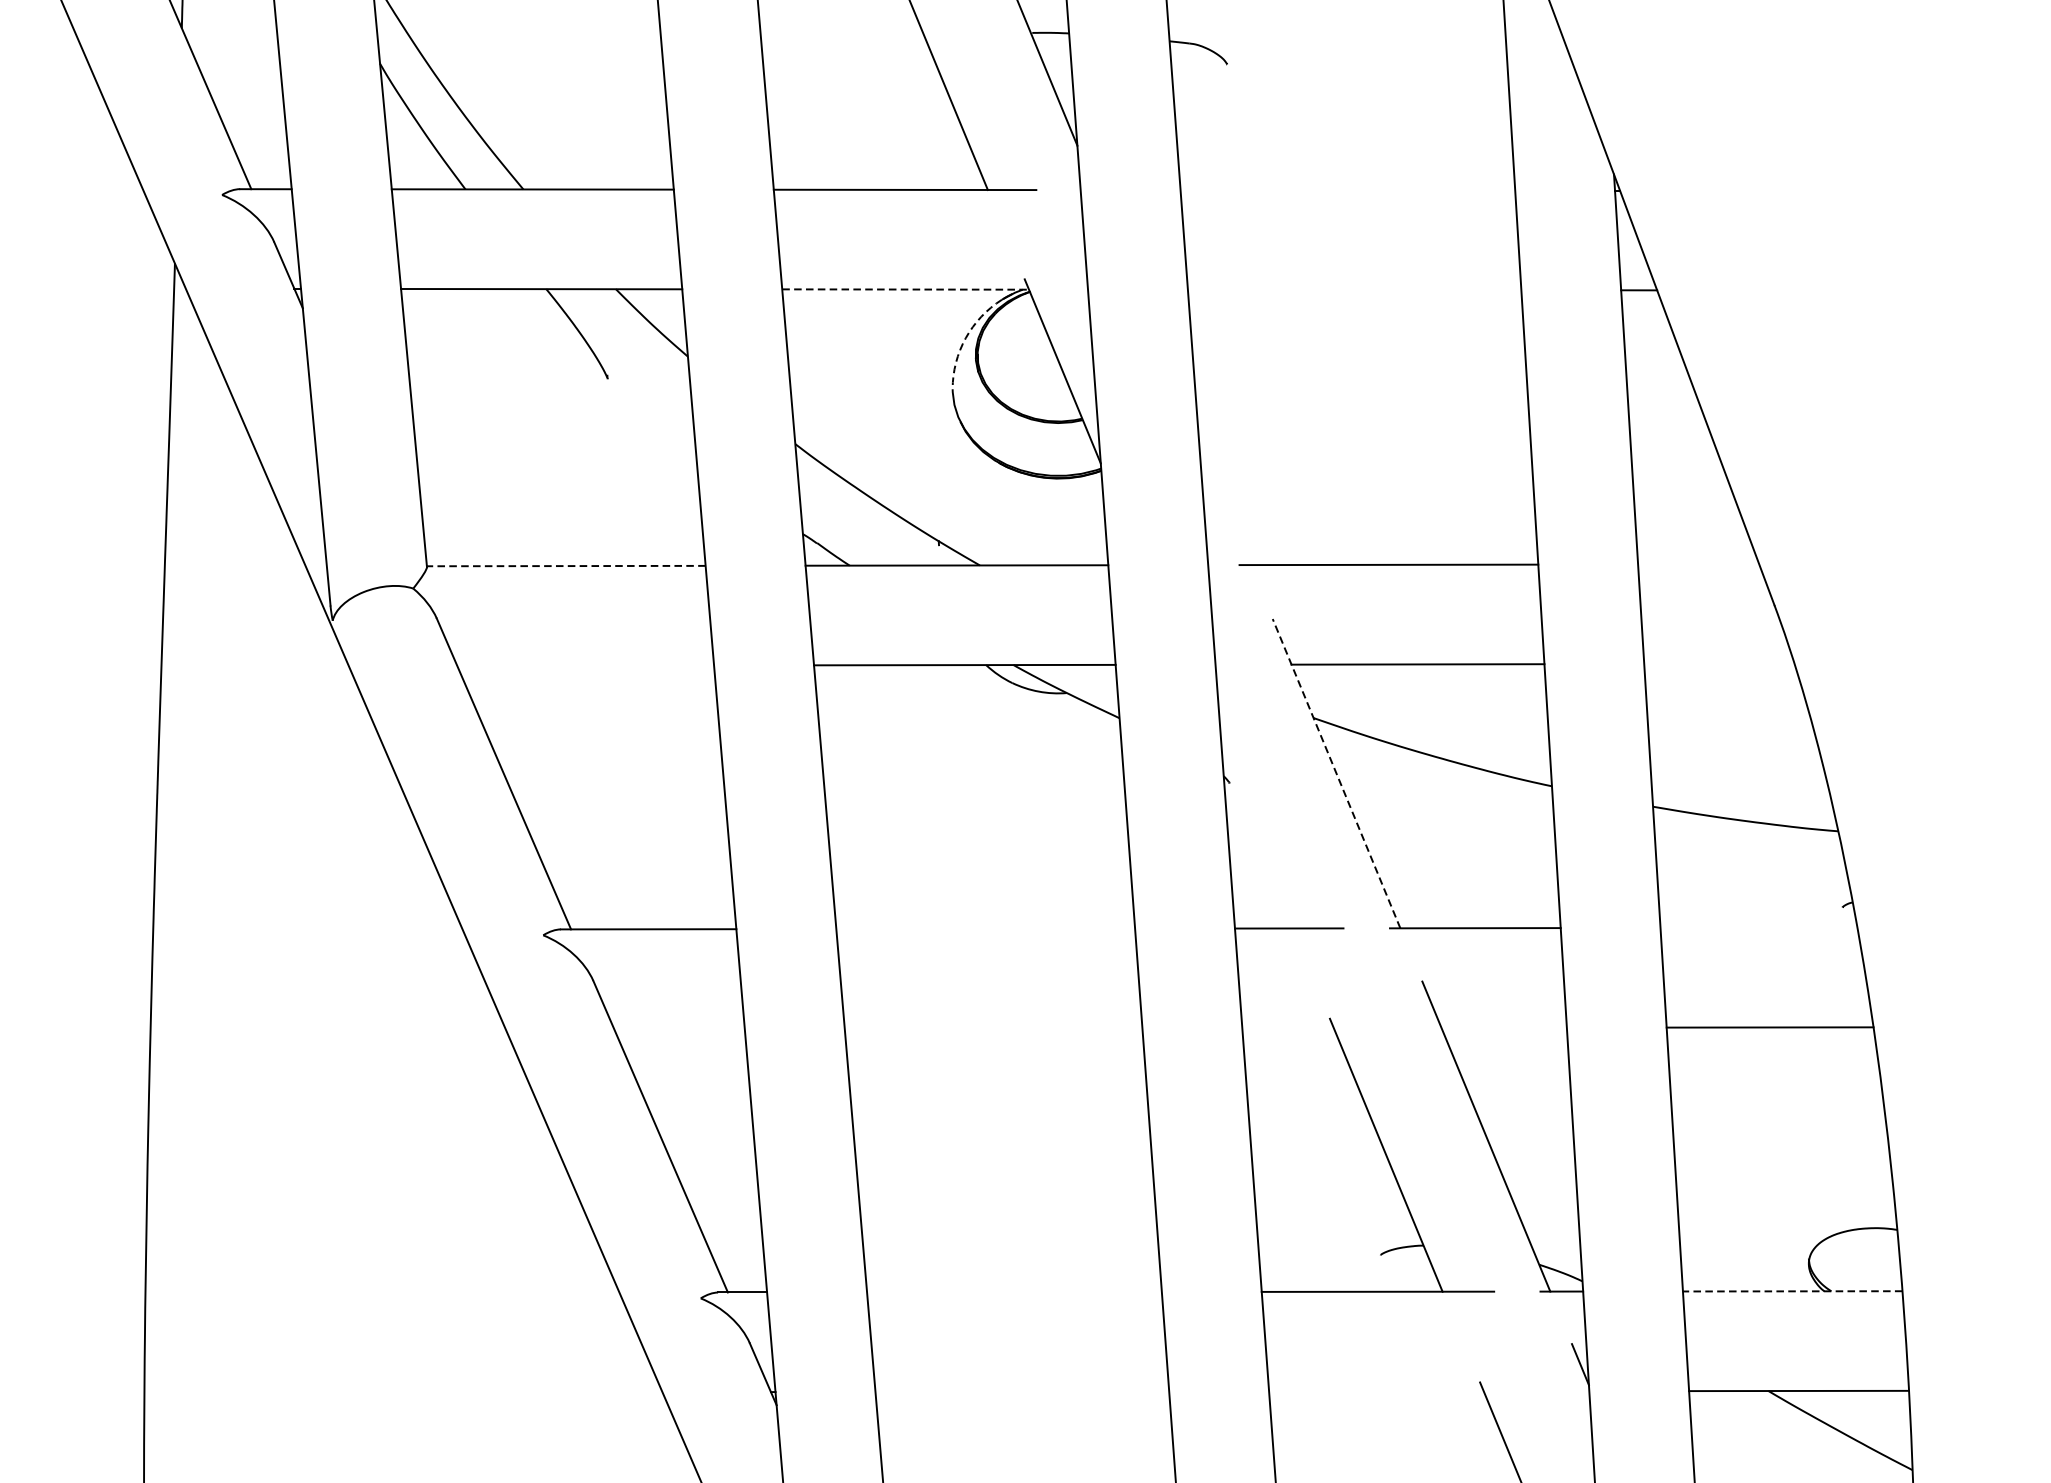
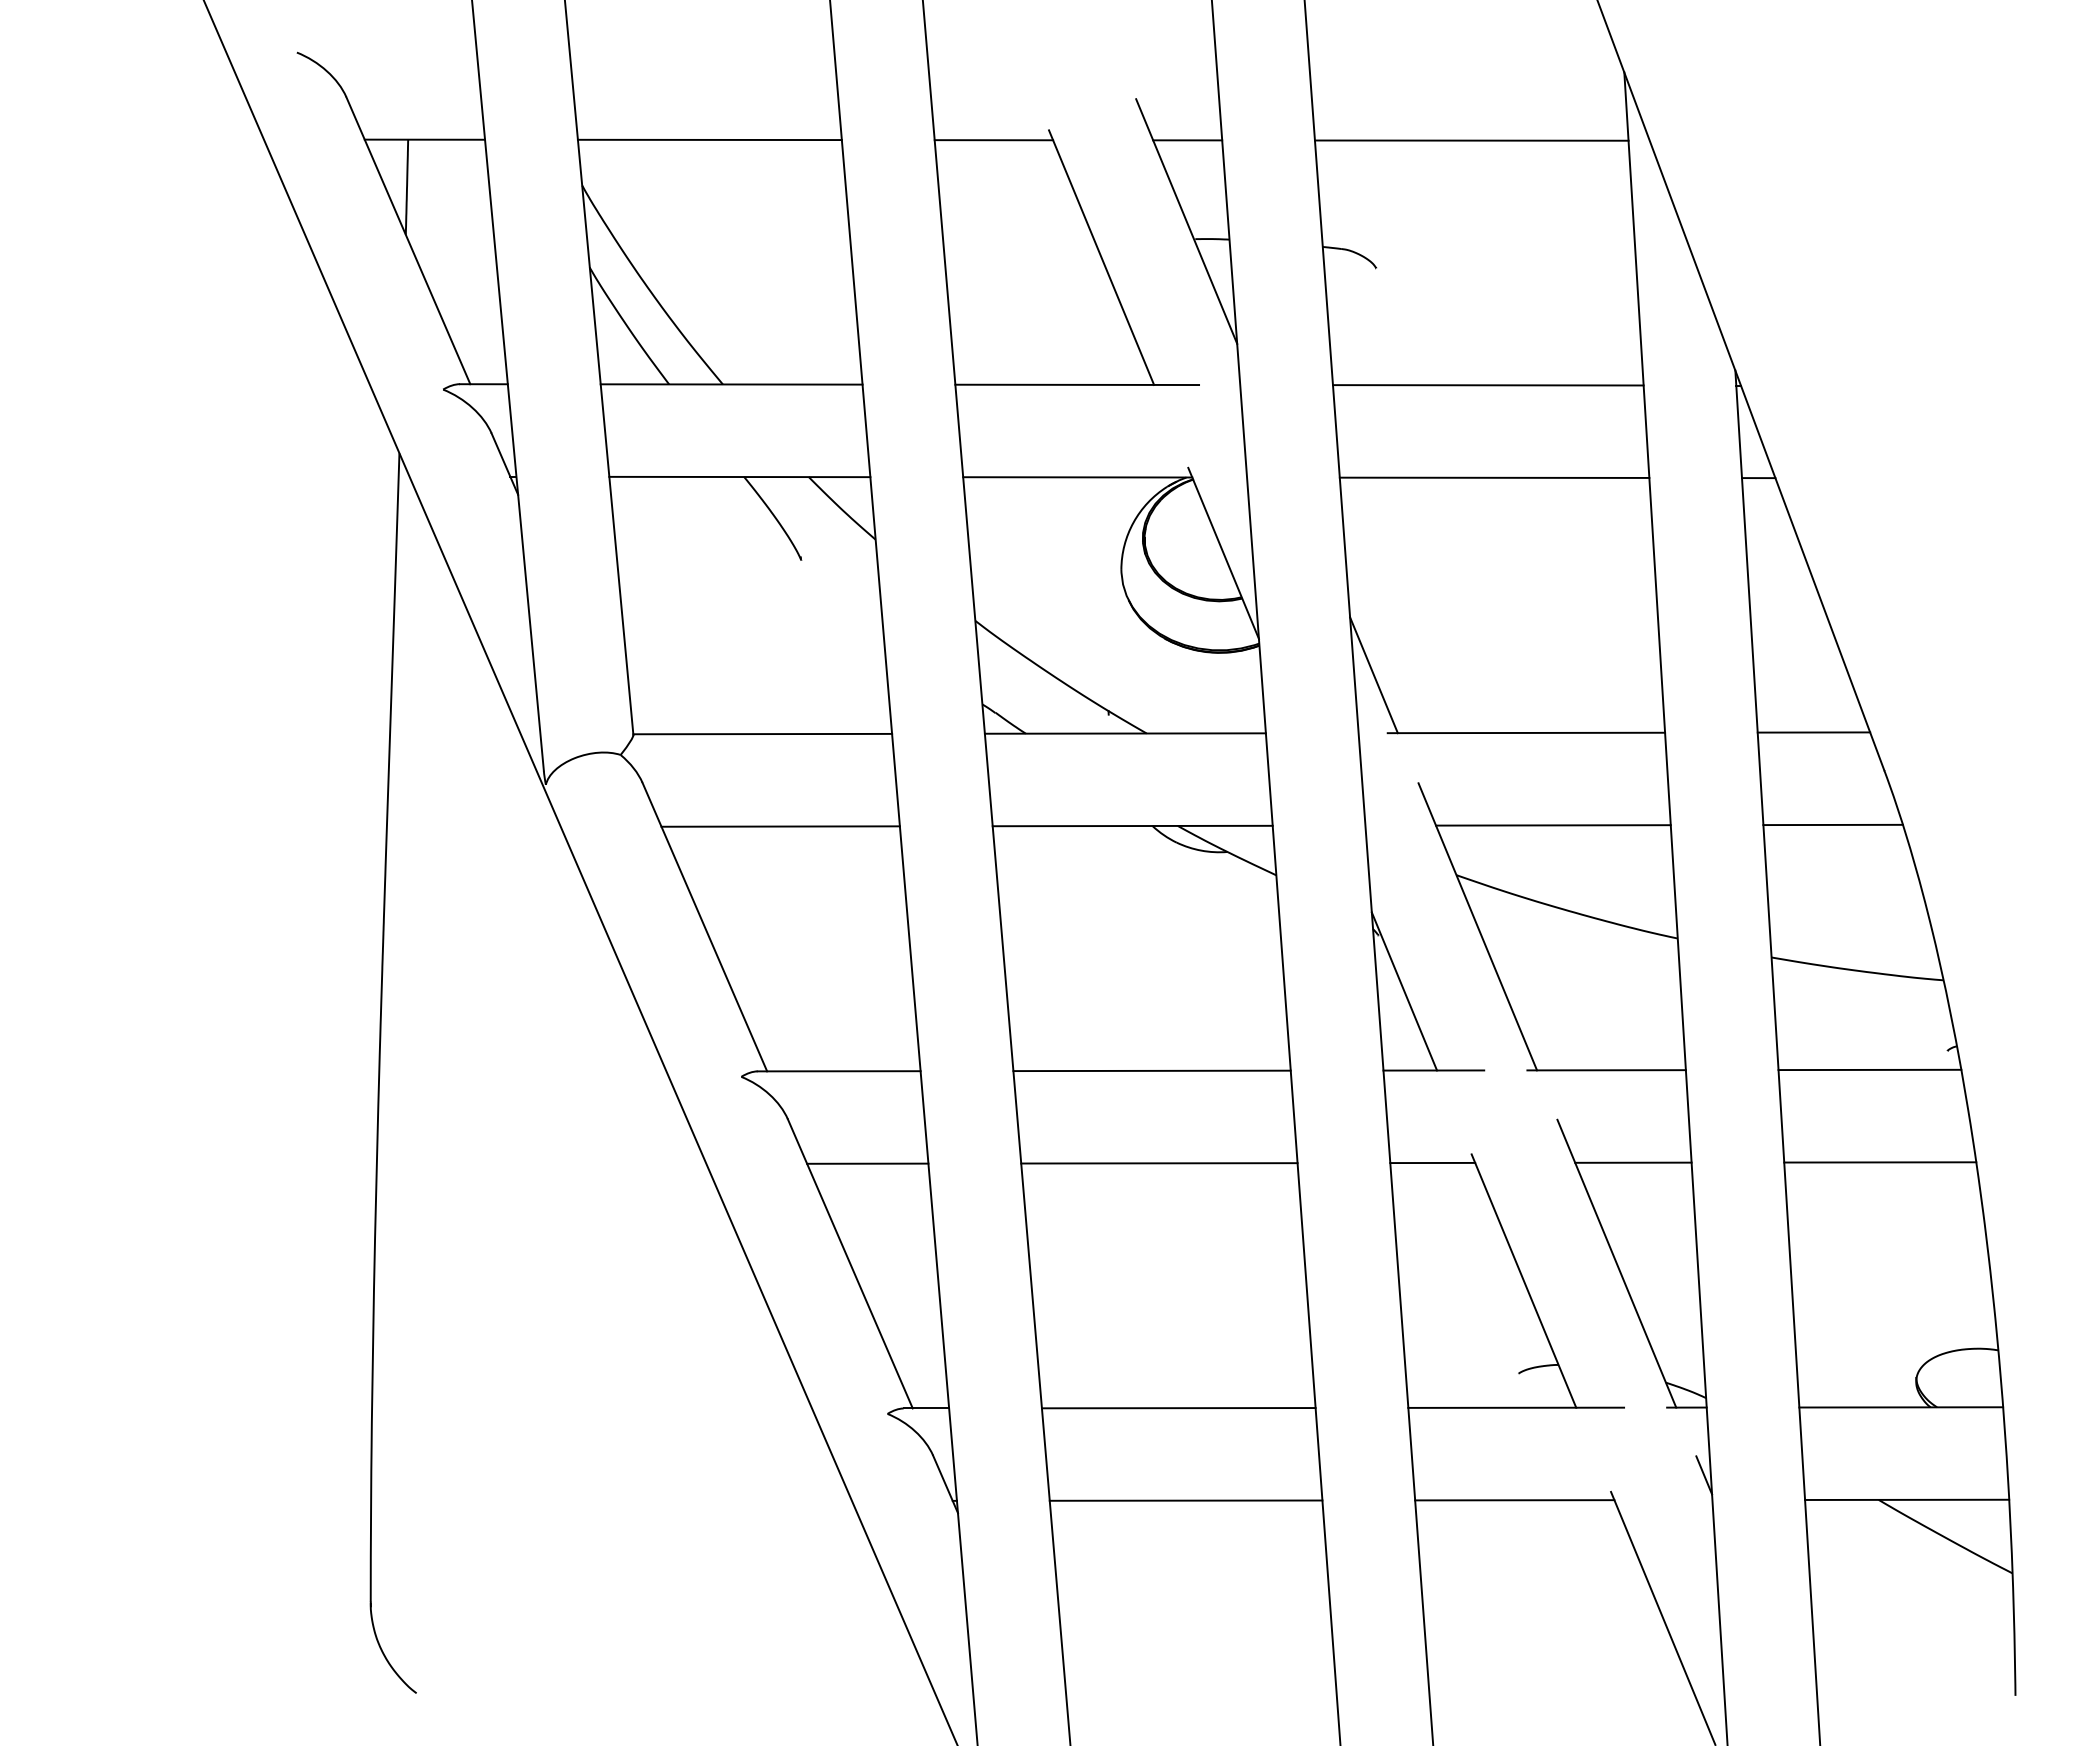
line: (1348, 190) -> (1488, 385), added
line: (905, 289) -> (1077, 477), dashed -> solid
line: (1354, 289) -> (1494, 477), added
arc: (965, 338) -> (1133, 522), dashed -> solid
line: (1224, 502) -> (1373, 675), added
line: (1698, 564) -> (1813, 732), added
line: (566, 566) -> (762, 734), dashed -> solid
line: (1718, 663) -> (1832, 824), added
line: (585, 665) -> (780, 826), added
line: (1336, 773) -> (1477, 926), dashed -> solid
line: (1257, 843) -> (1404, 991), added
line: (1758, 927) -> (1869, 1069), added
line: (985, 928) -> (1151, 1070), added
line: (1287, 1027) -> (1432, 1162), added
line: (1504, 1027) -> (1633, 1162), added
line: (679, 1028) -> (867, 1163), added
line: (993, 1028) -> (1159, 1163), added
line: (1792, 1291) -> (1901, 1407), dashed -> solid
line: (1014, 1292) -> (1178, 1408), added
line: (1021, 1391) -> (1185, 1500), added
line: (1376, 1391) -> (1514, 1500), added

